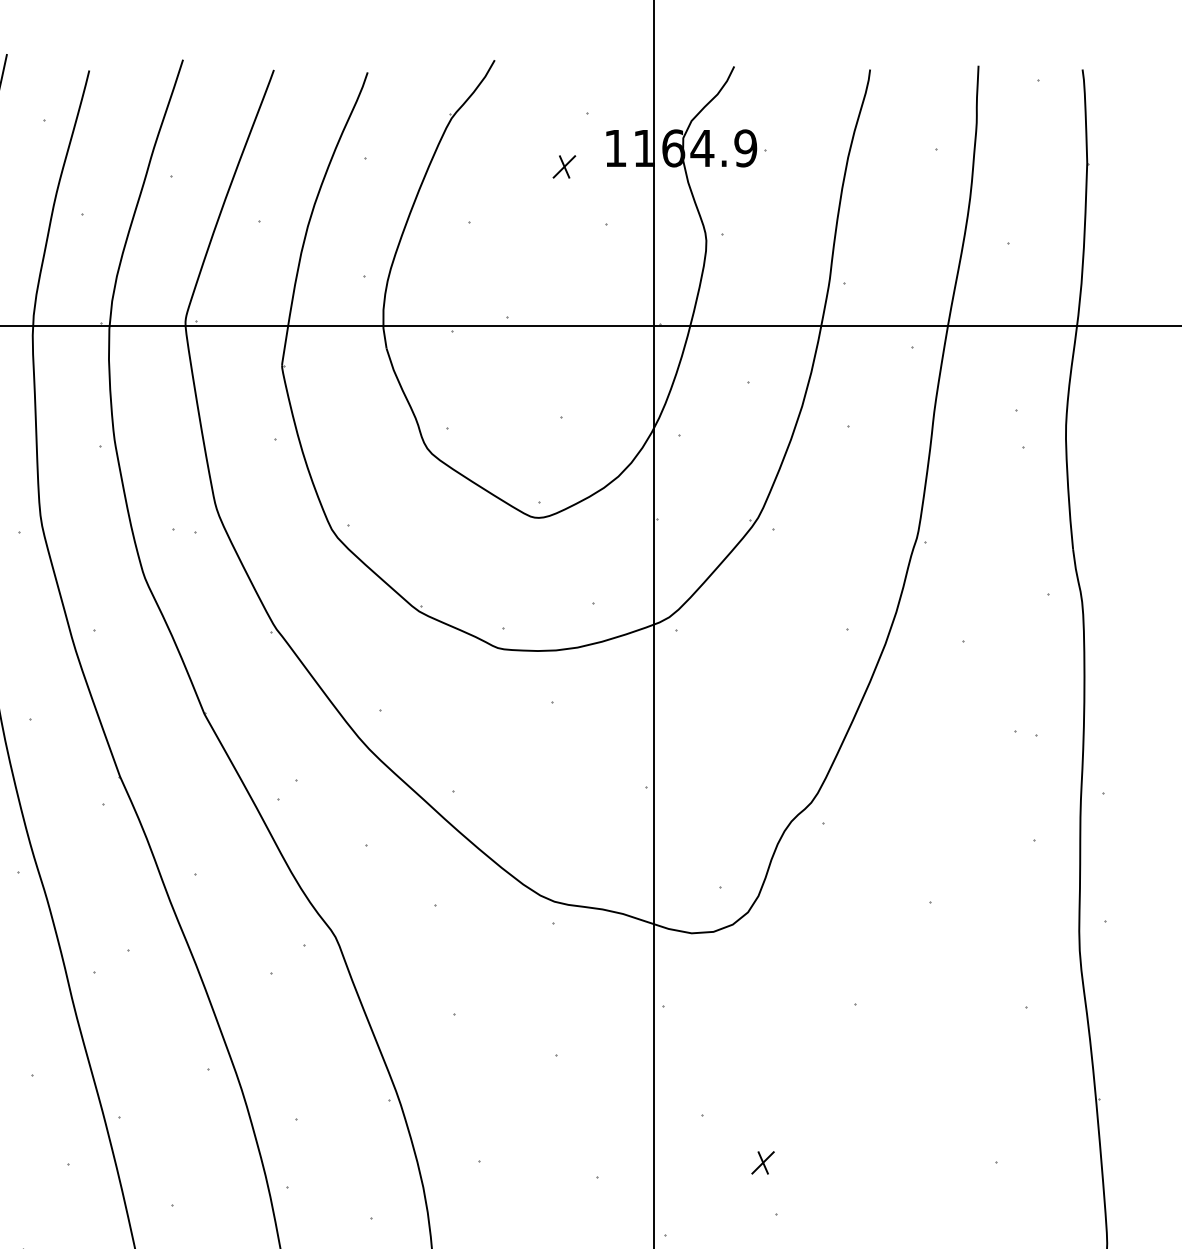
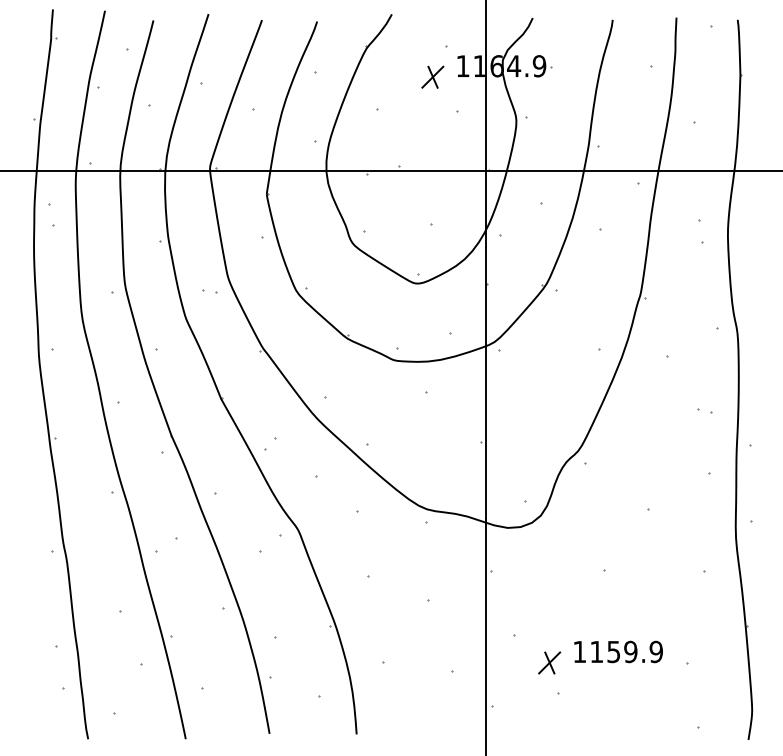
part: (563, 165) -> (432, 76), size x1.67
part: (879, 1143) -> (618, 651), added
part: (762, 1162) -> (549, 662), size x1.67

